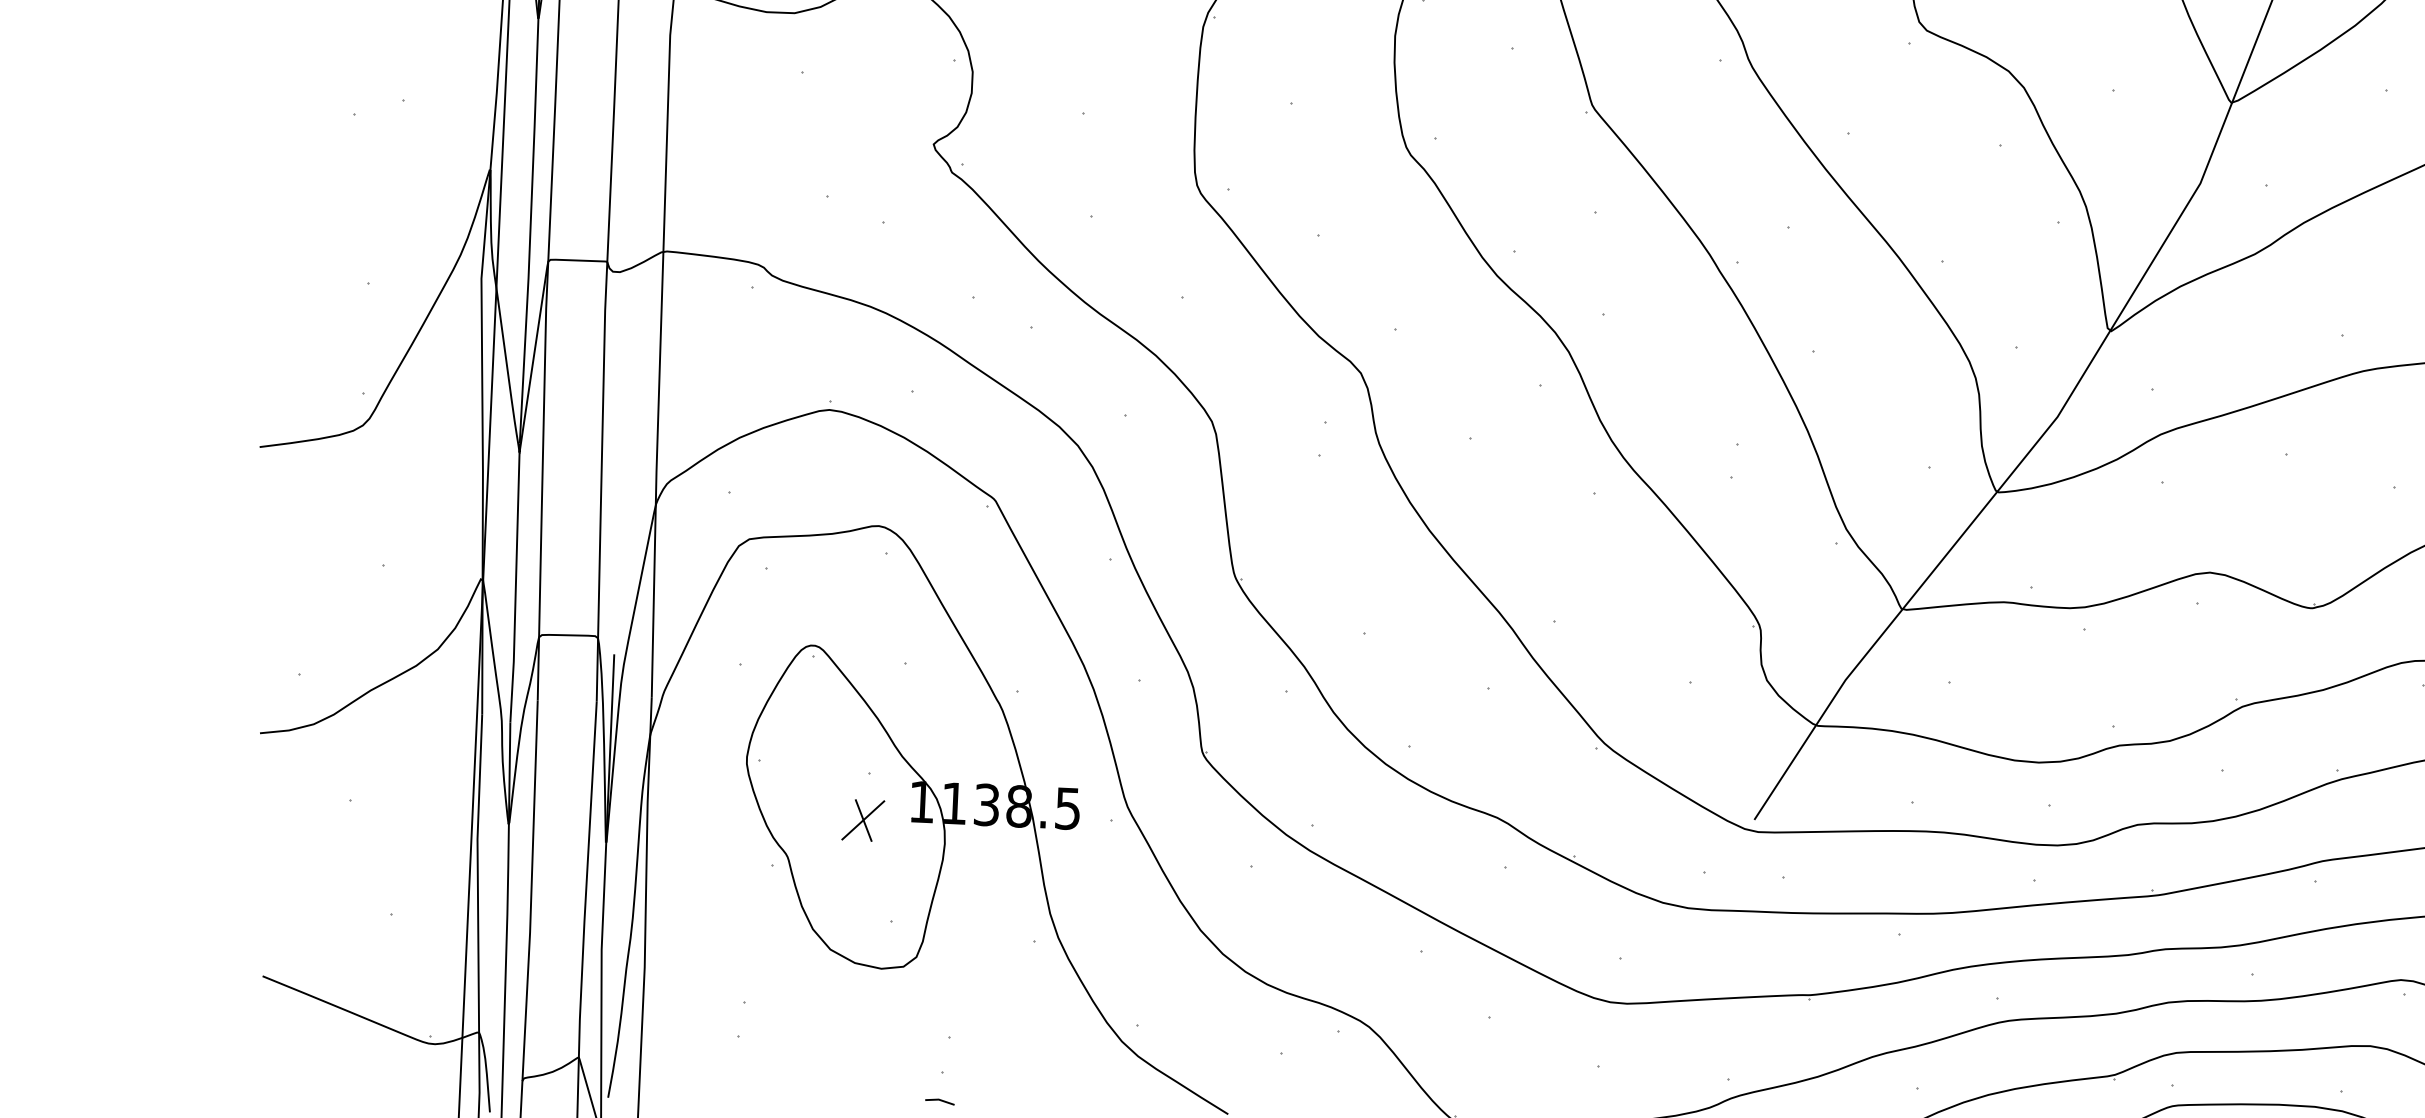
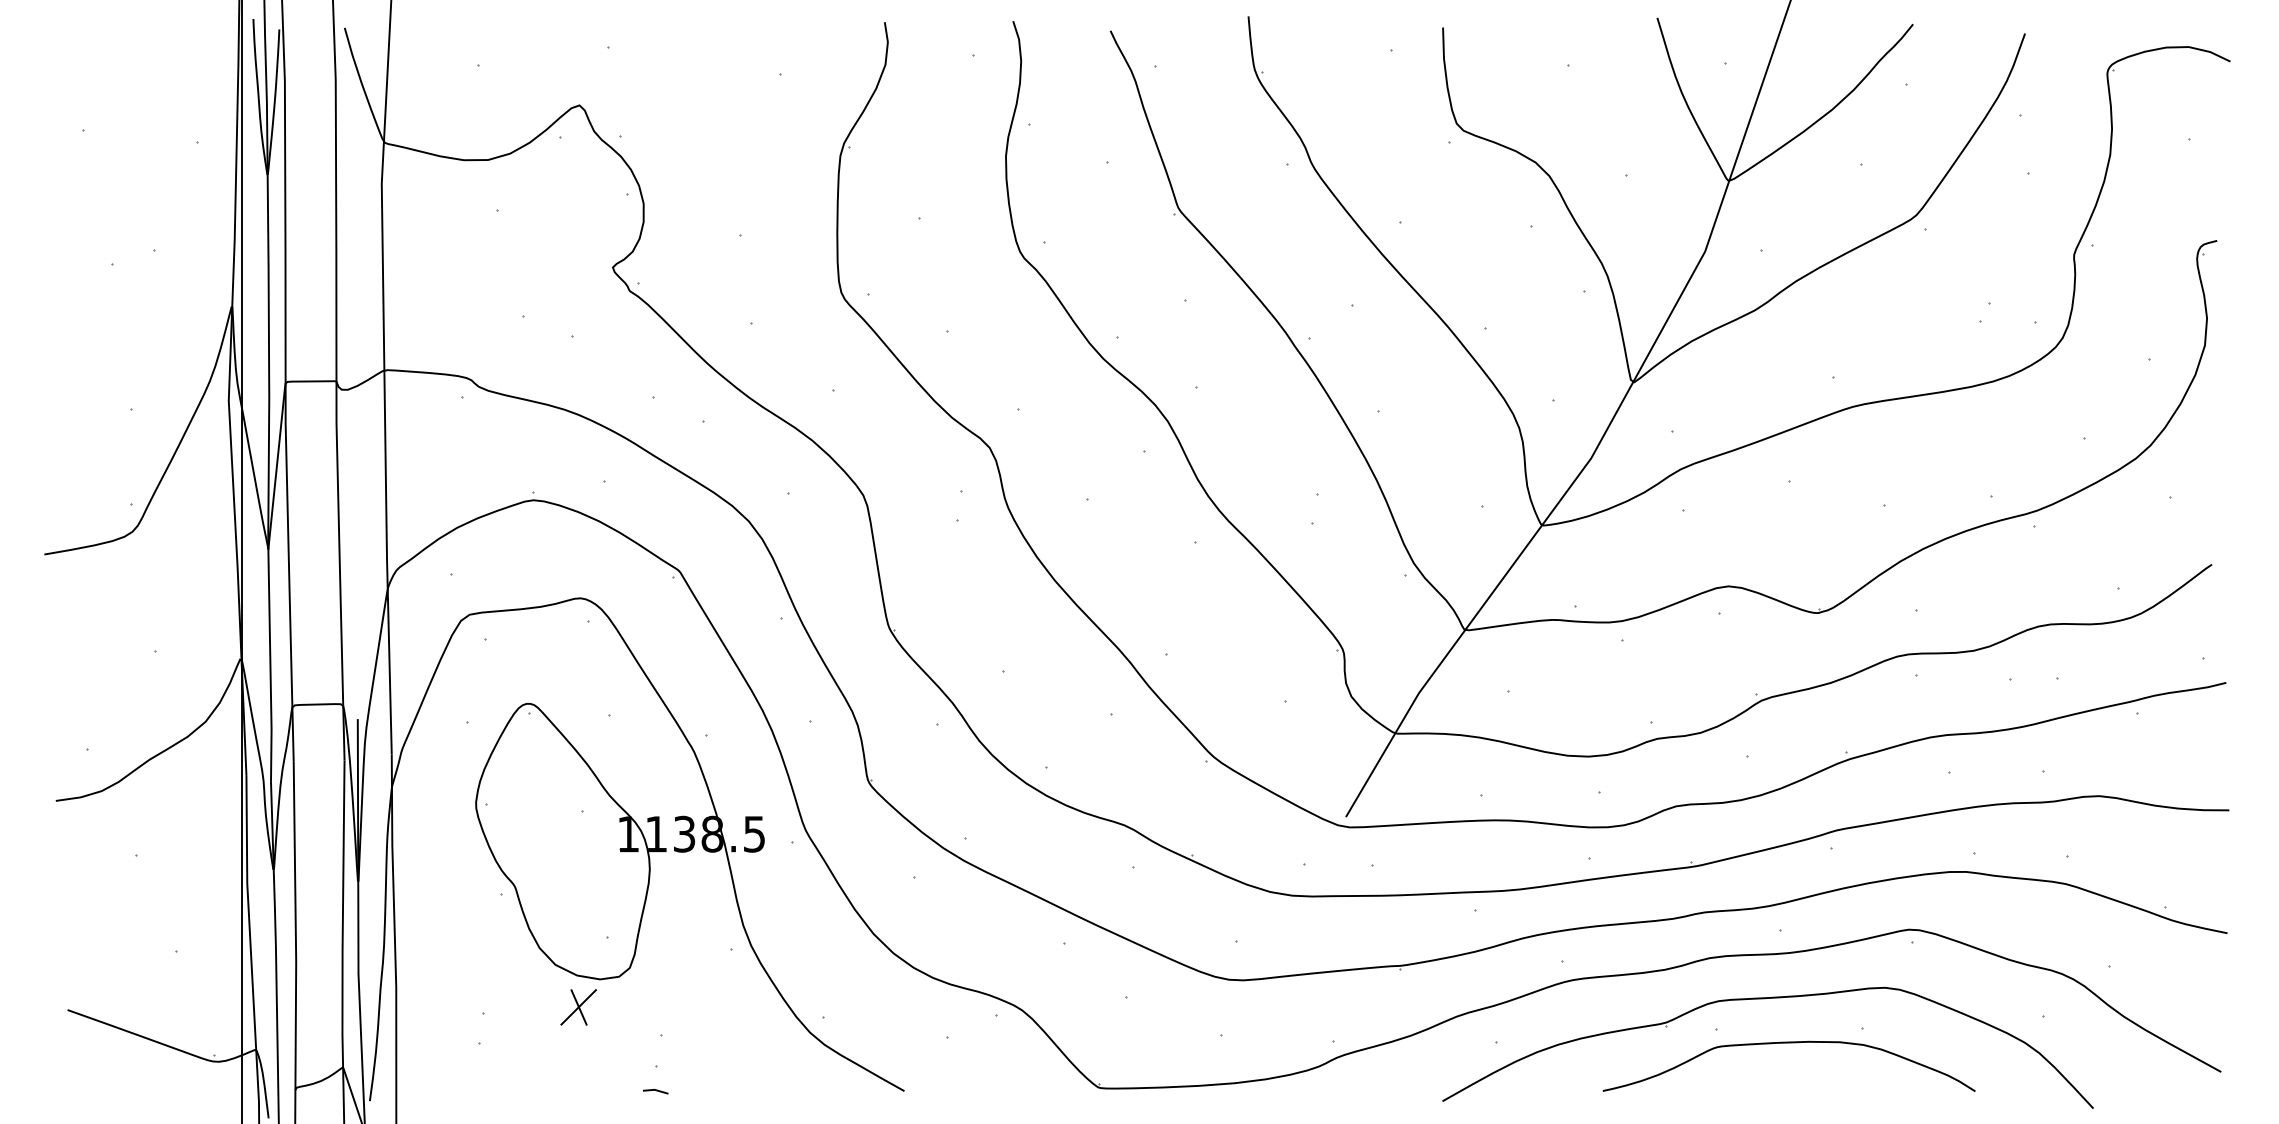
part: (863, 820) -> (578, 1007), moved

